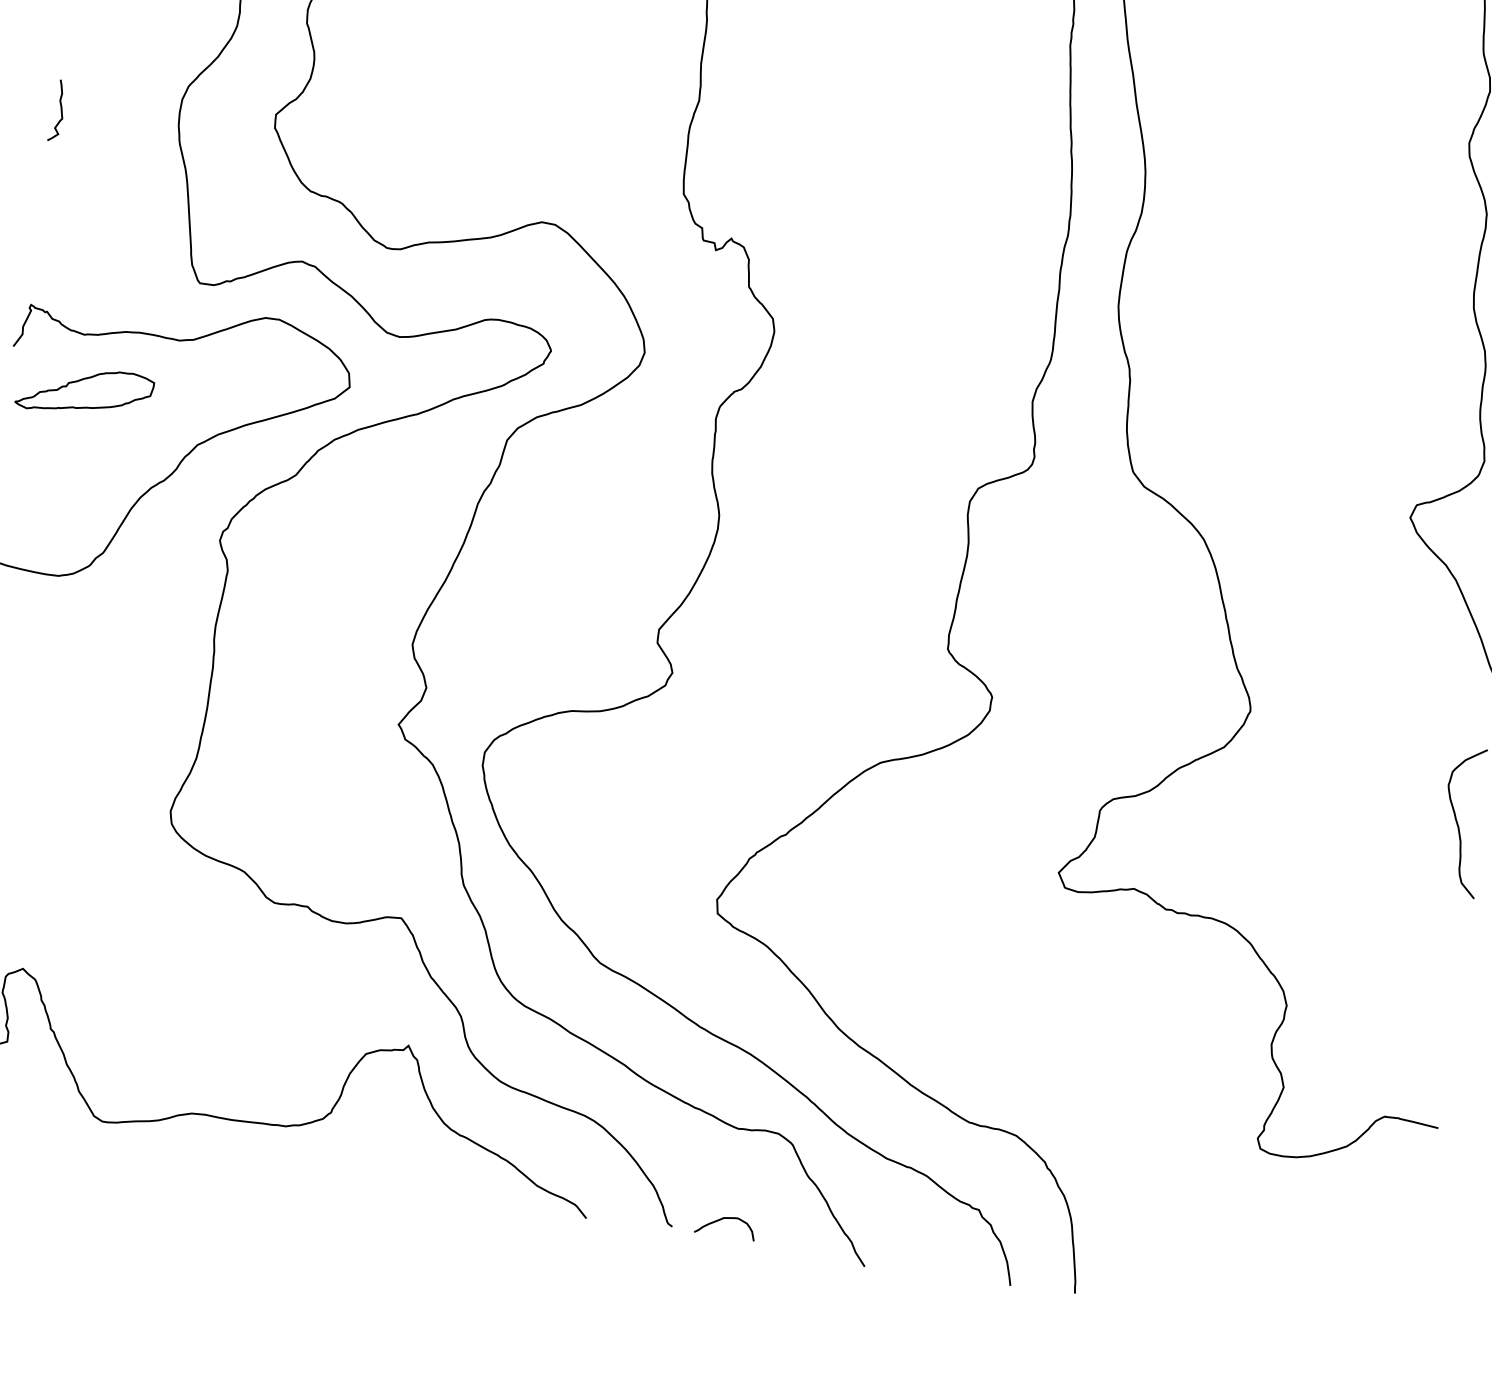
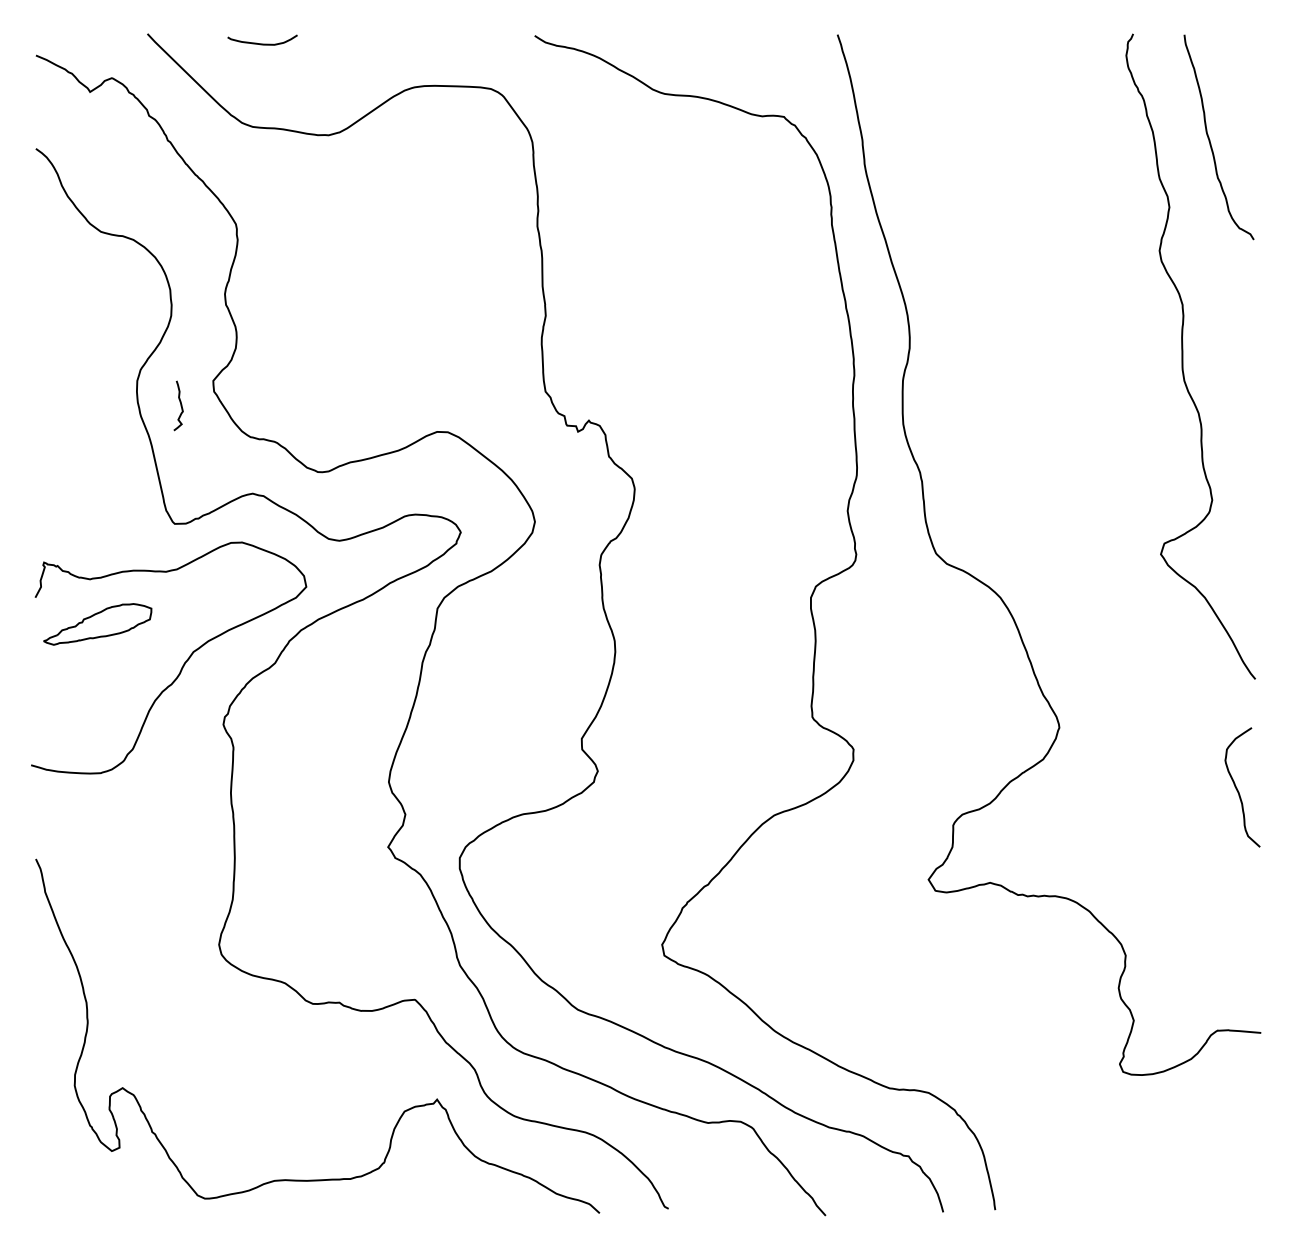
curve: (60, 110) -> (180, 405), moved
curve: (725, 1219) -> (709, 1196), removed

